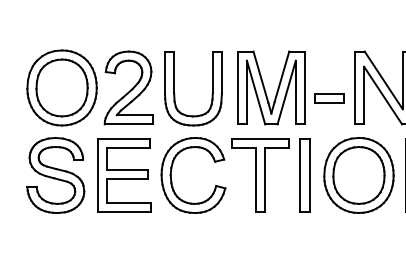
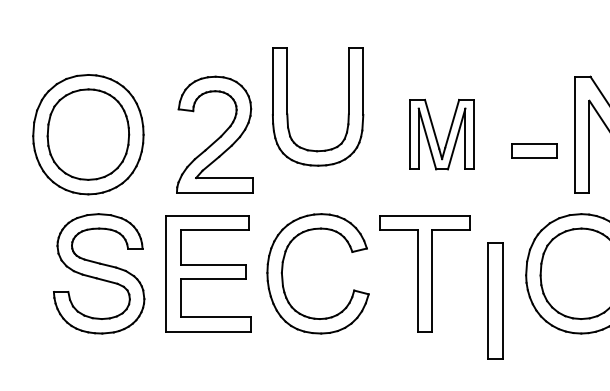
part: (61, 87) -> (87, 133), moved
part: (271, 87) -> (442, 133), size x0.6
part: (211, 93) -> (346, 114), moved
part: (304, 175) -> (494, 300), moved

